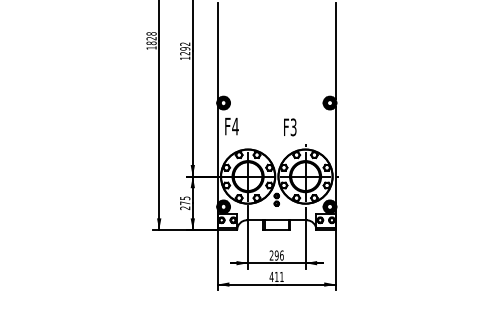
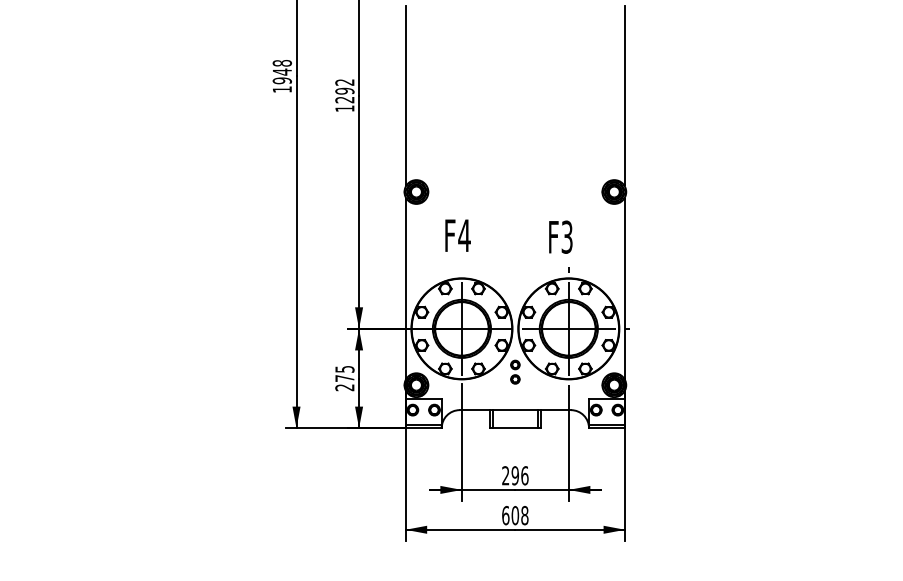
text: (151, 40) -> (282, 75), 1828 -> 1948
text: (231, 126) -> (457, 235), moved
text: (290, 127) -> (561, 237), moved
text: (276, 276) -> (514, 514), 411 -> 608

